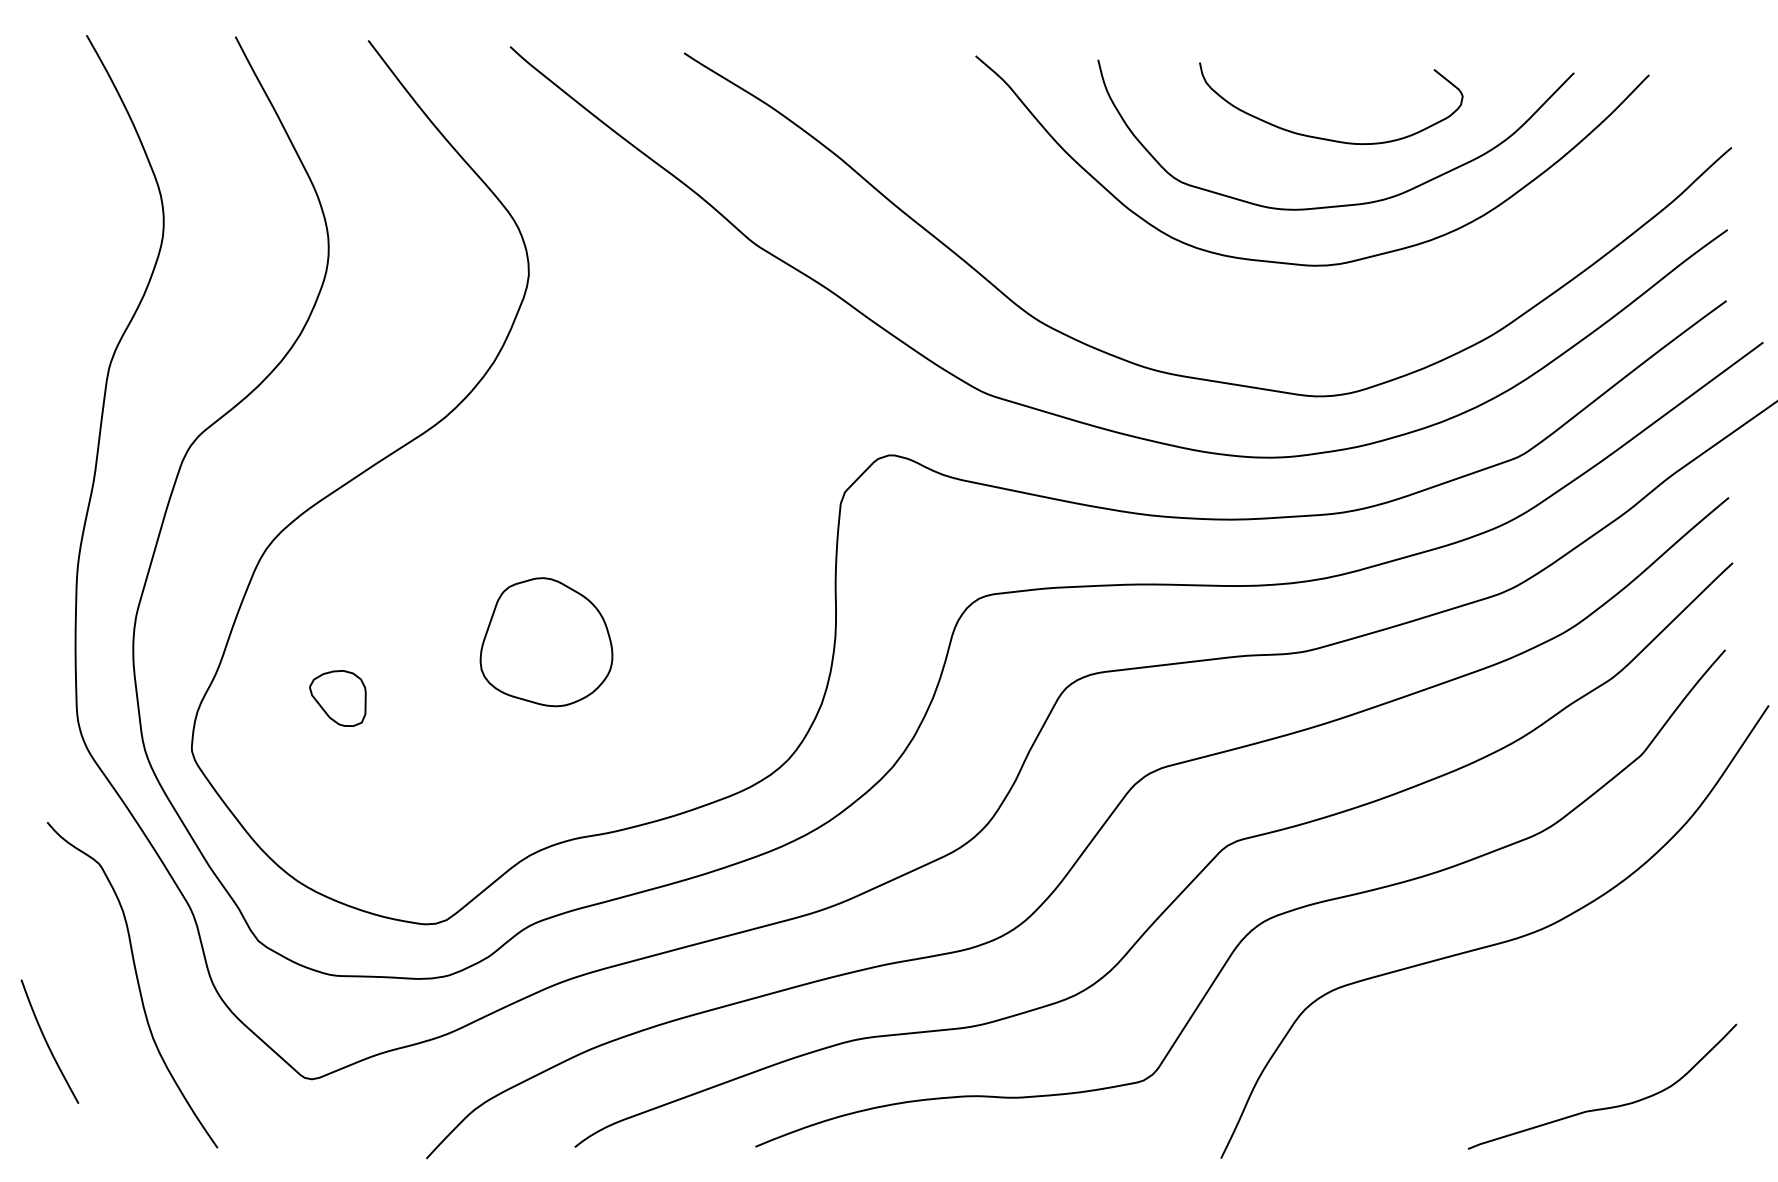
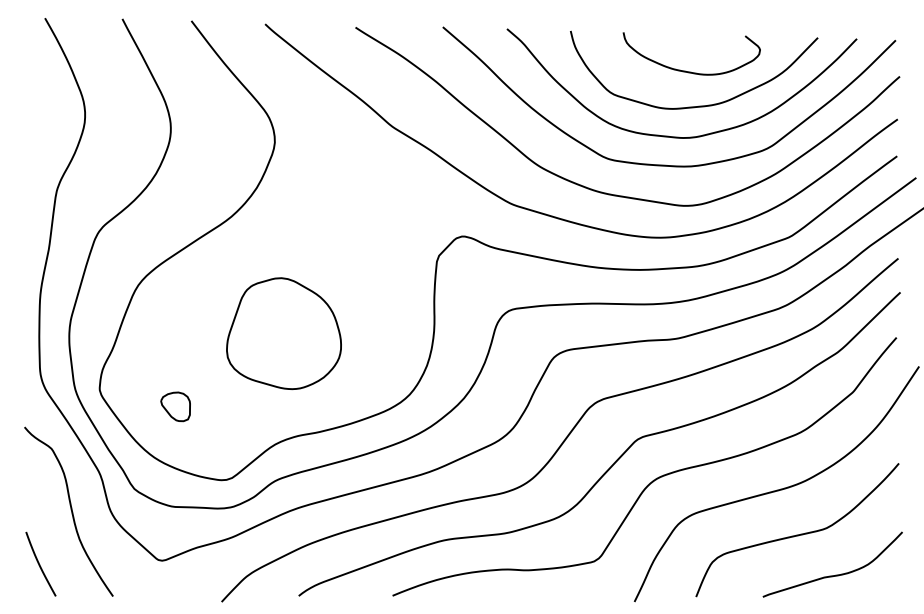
curve: (1282, 316) -> (666, 164), added
part: (545, 641) -> (283, 333), size x1.67
part: (337, 697) -> (175, 406), moved
curve: (1534, 1028) -> (797, 534), added
curve: (47, 1040) -> (39, 563), moved

